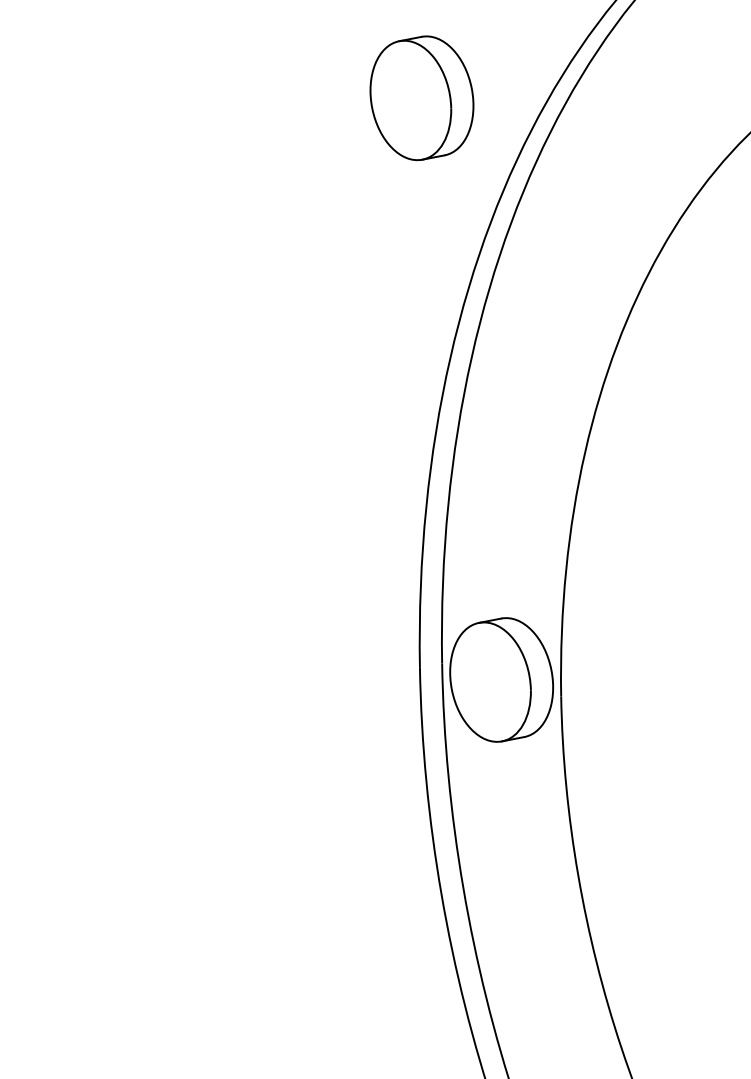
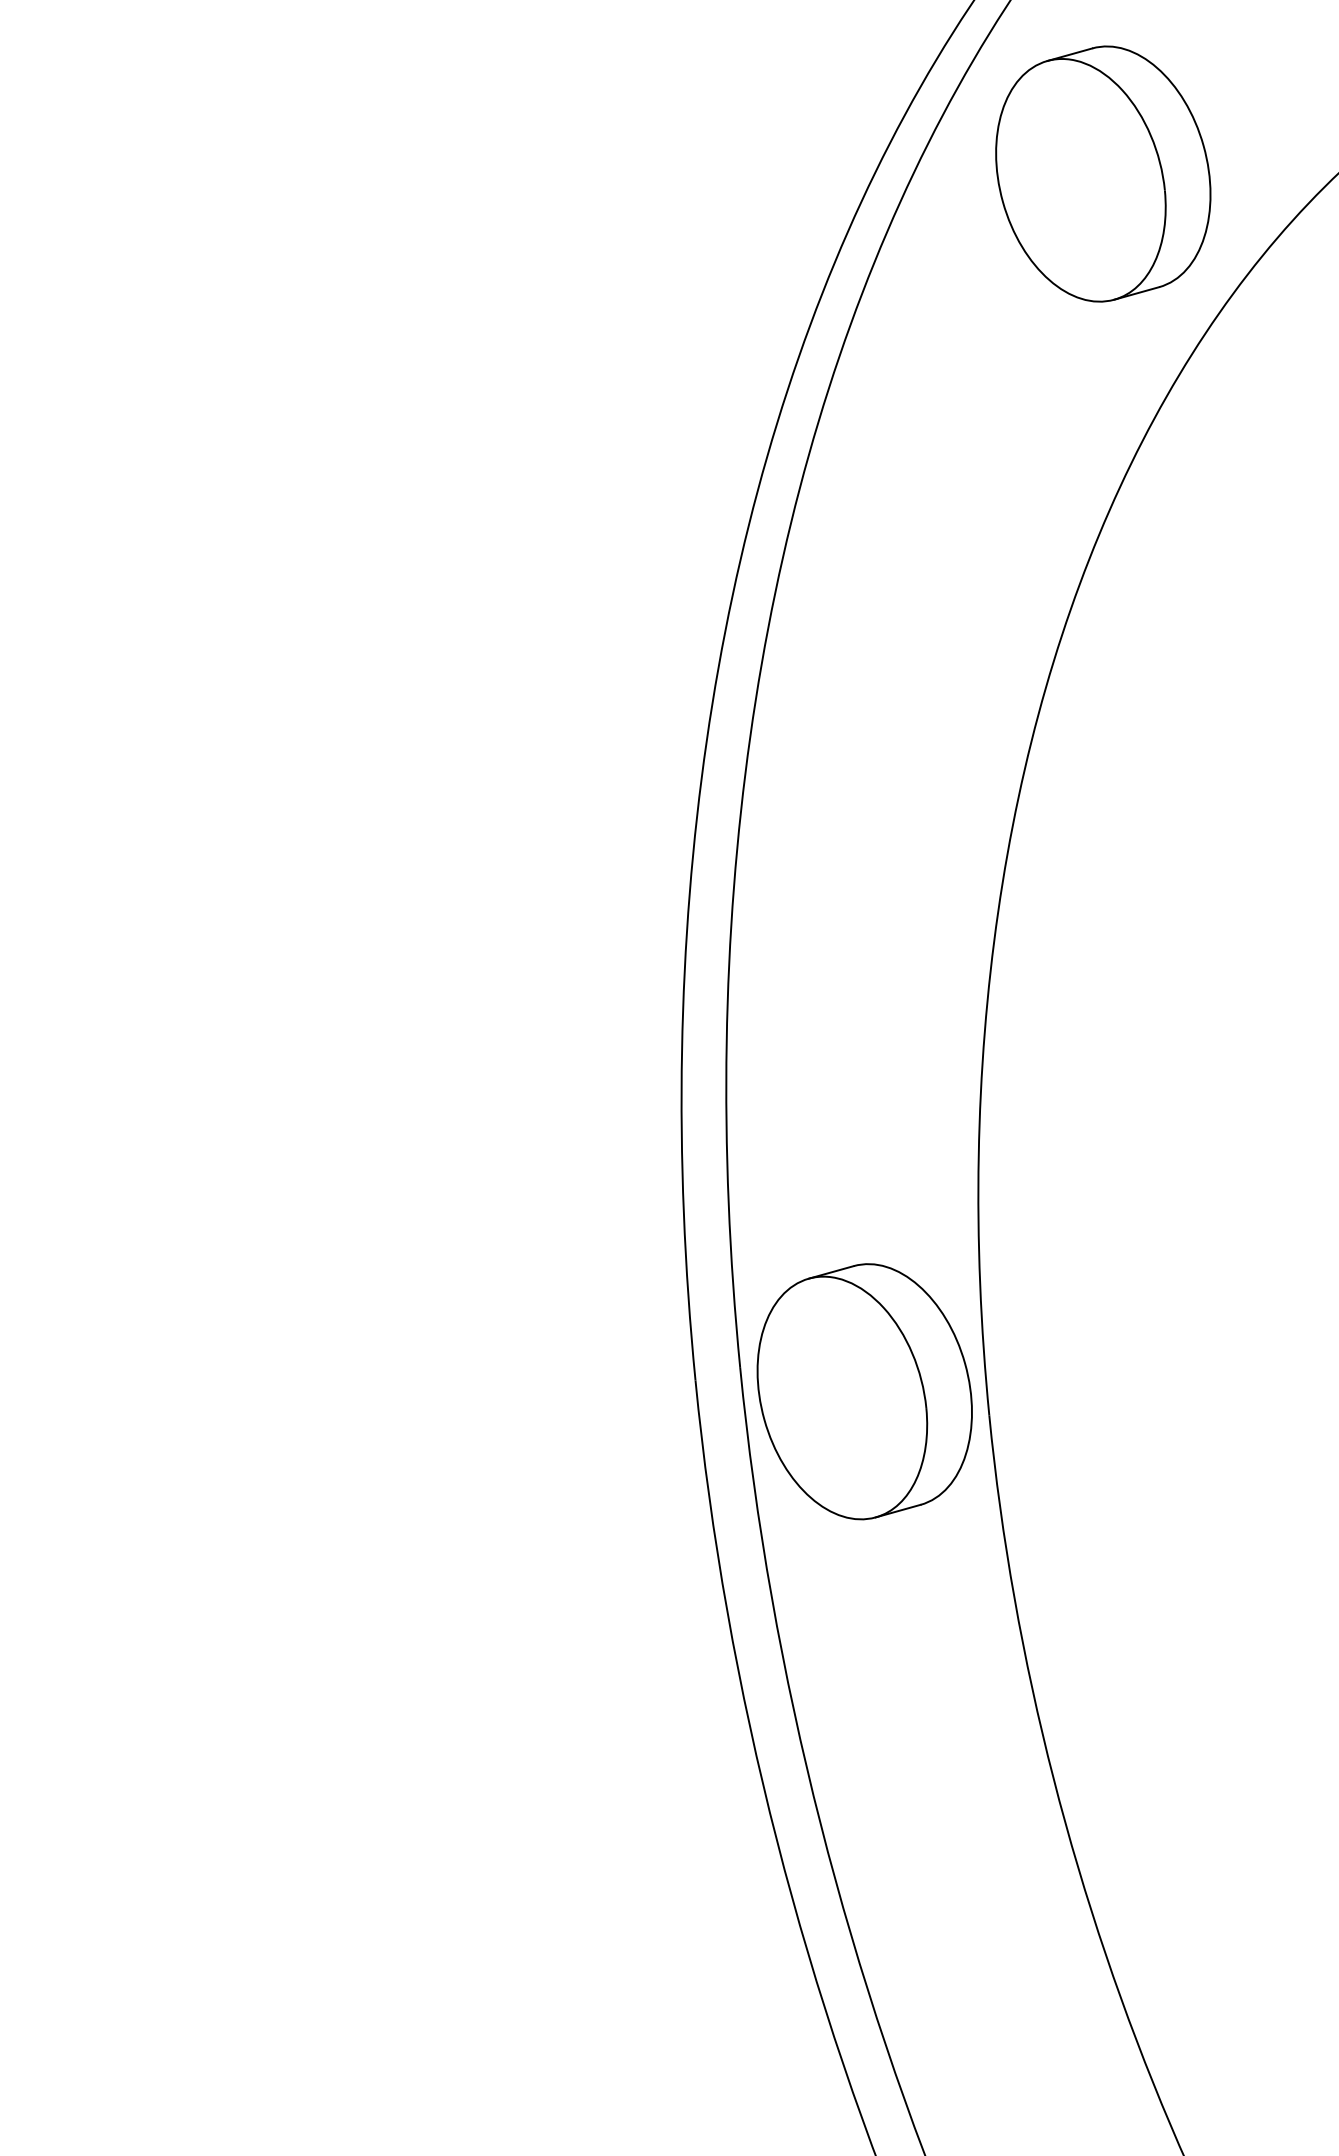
part: (421, 98) -> (1102, 174), moved

